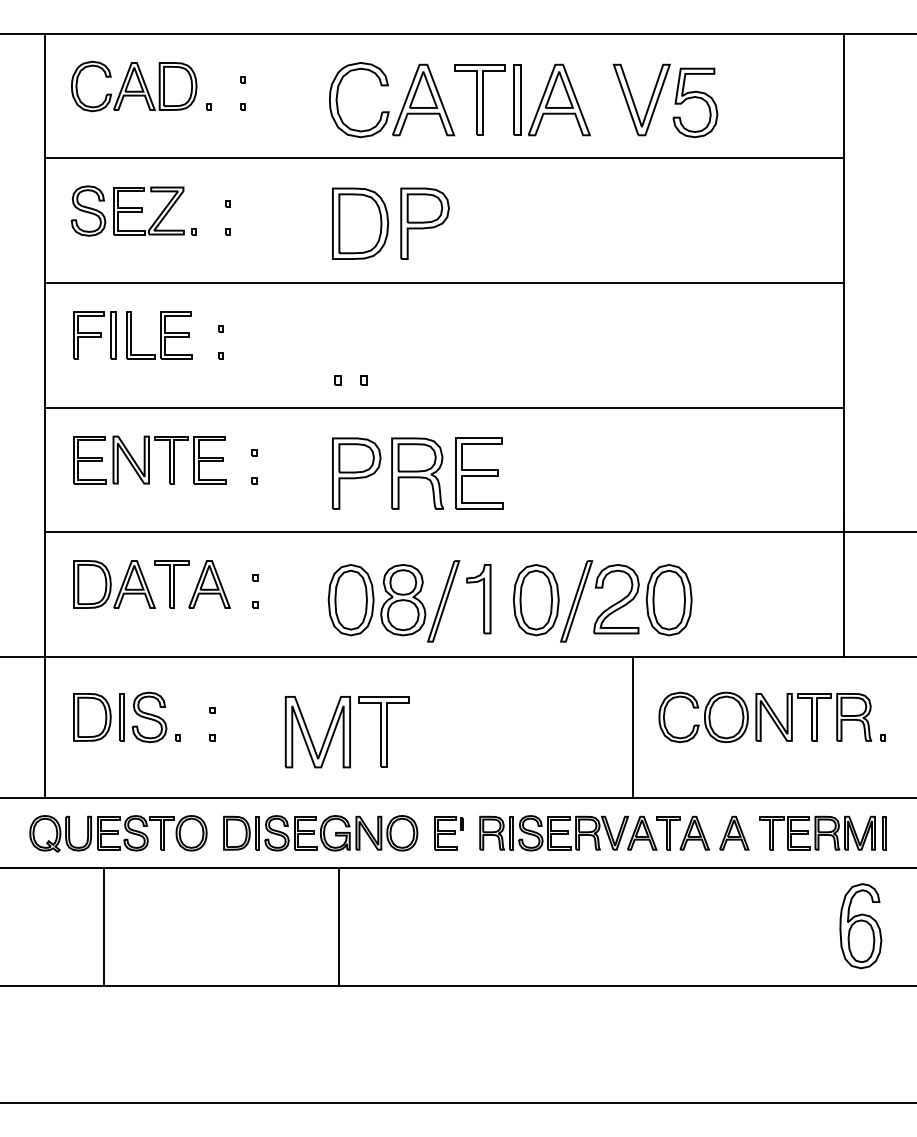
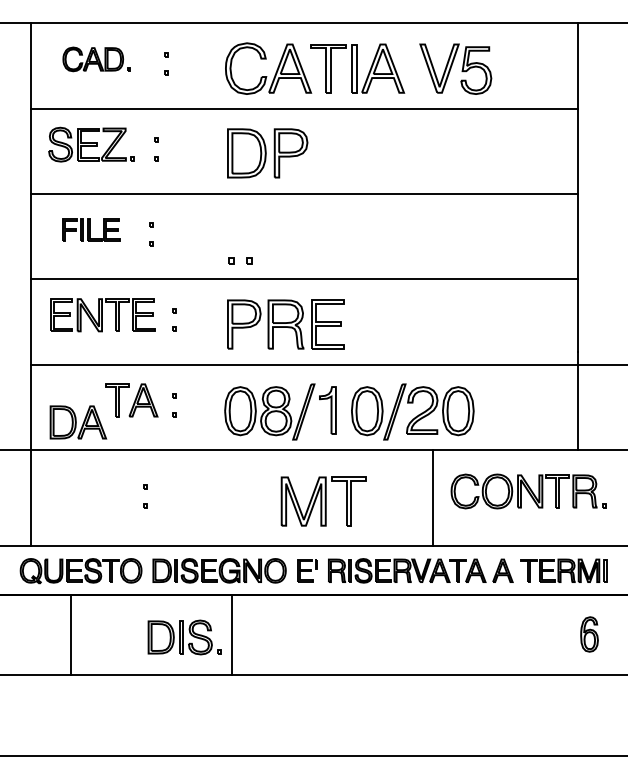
part: (140, 86) -> (96, 59), size x0.7
part: (133, 334) -> (91, 229), size x0.7
part: (114, 584) -> (78, 422), moved
part: (126, 717) -> (184, 637), moved
part: (346, 732) -> (323, 501), moved
part: (860, 926) -> (589, 634), size x0.6

